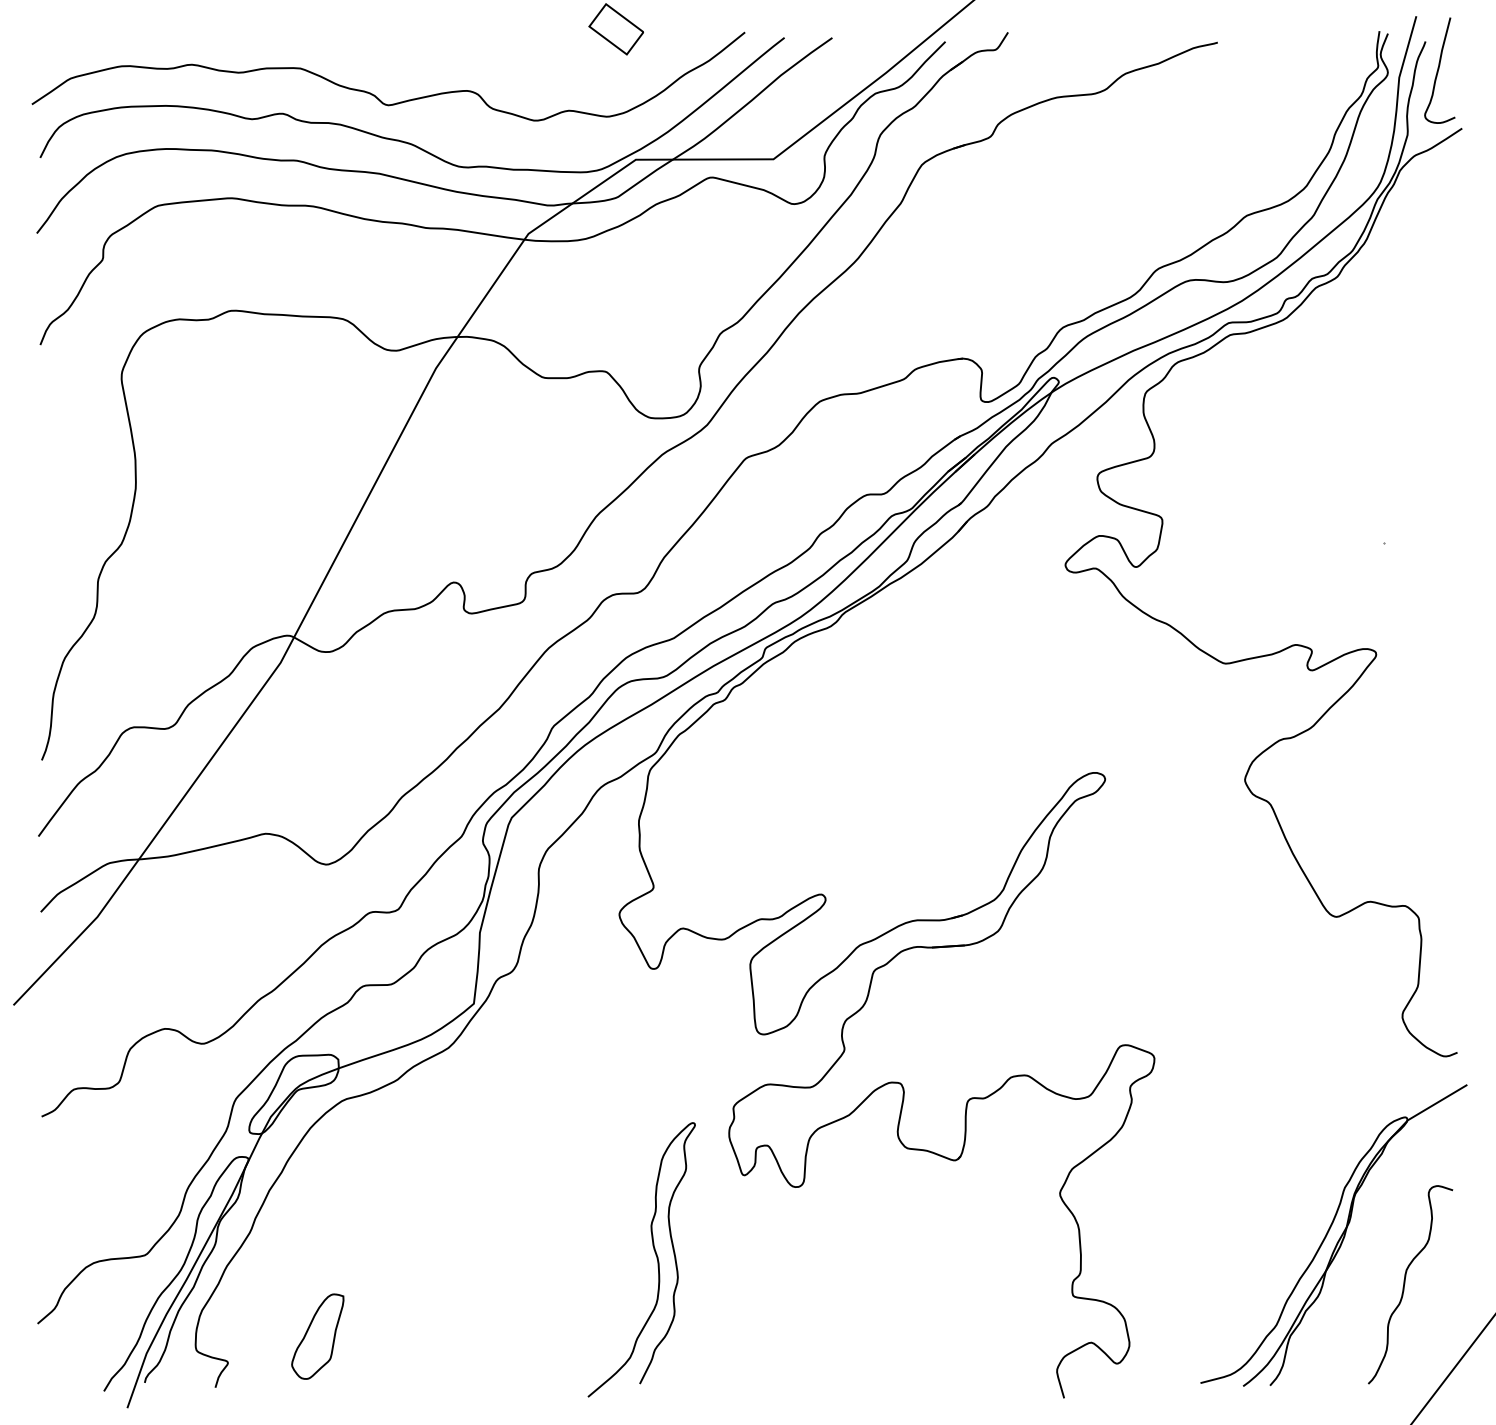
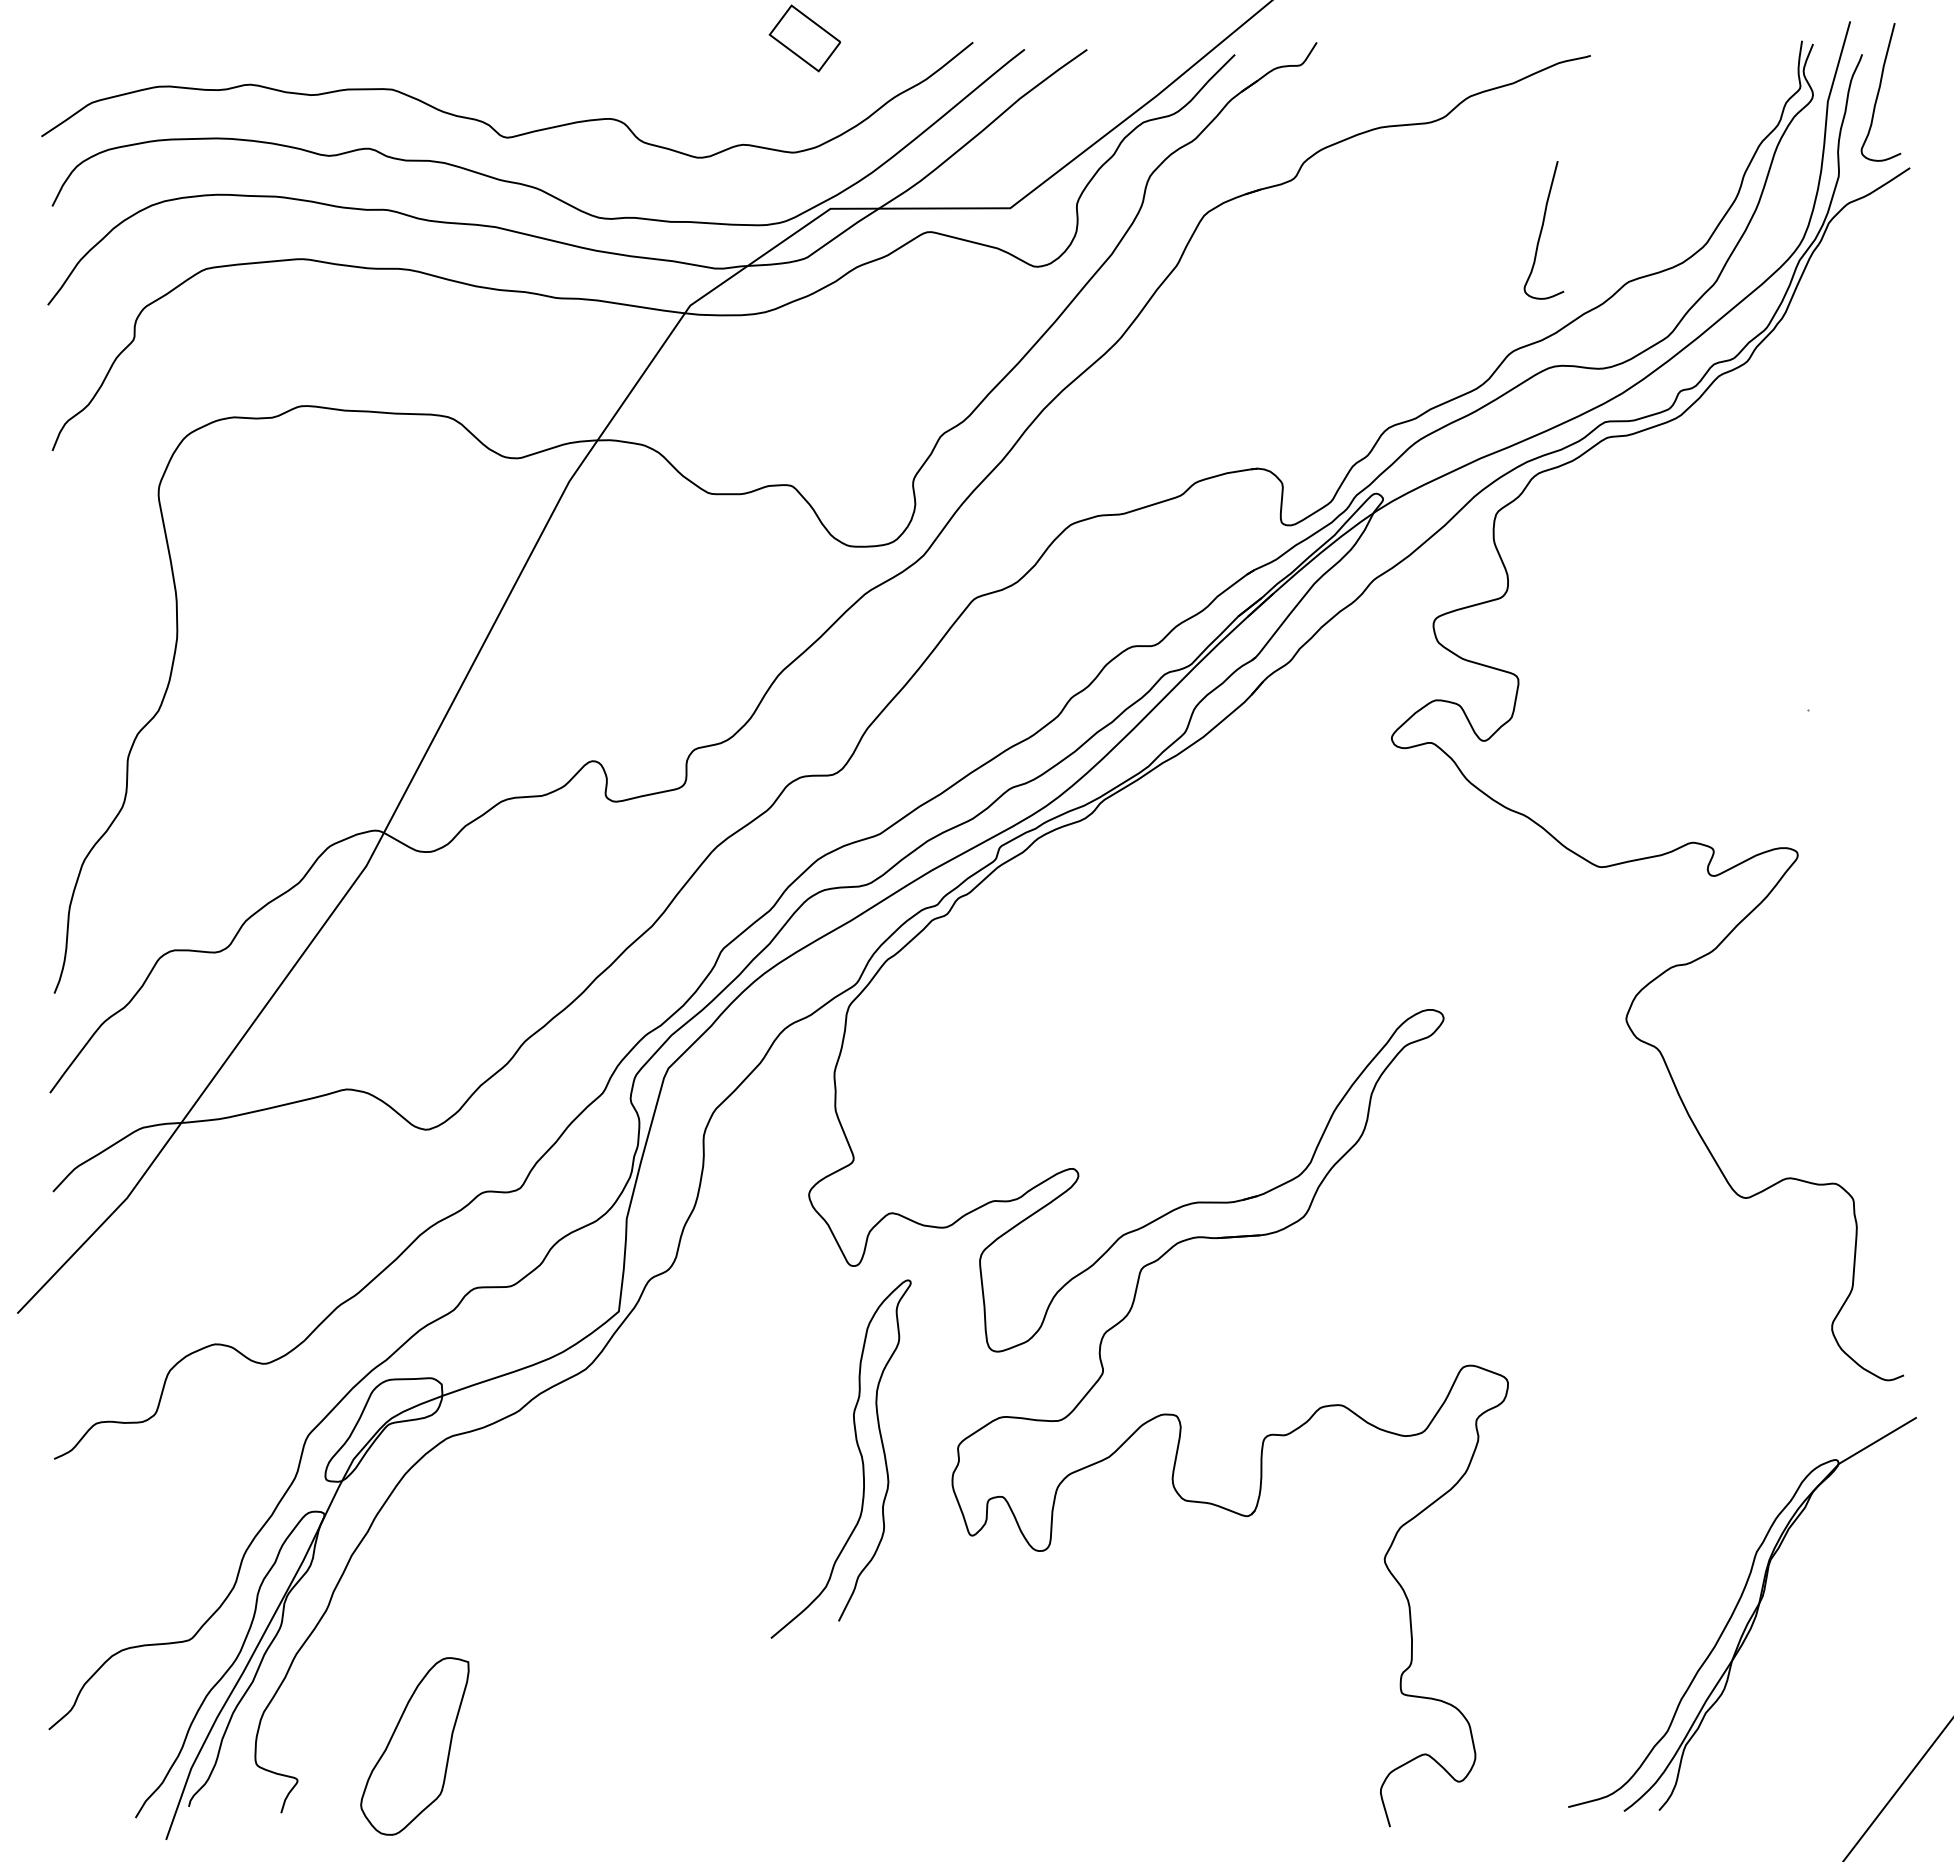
curve: (1180, 176) -> (1542, 230), added
curve: (655, 1255) -> (859, 1453), moved
curve: (1405, 1284) -> (1835, 1678), removed
part: (317, 1336) -> (414, 1746), size x1.6

